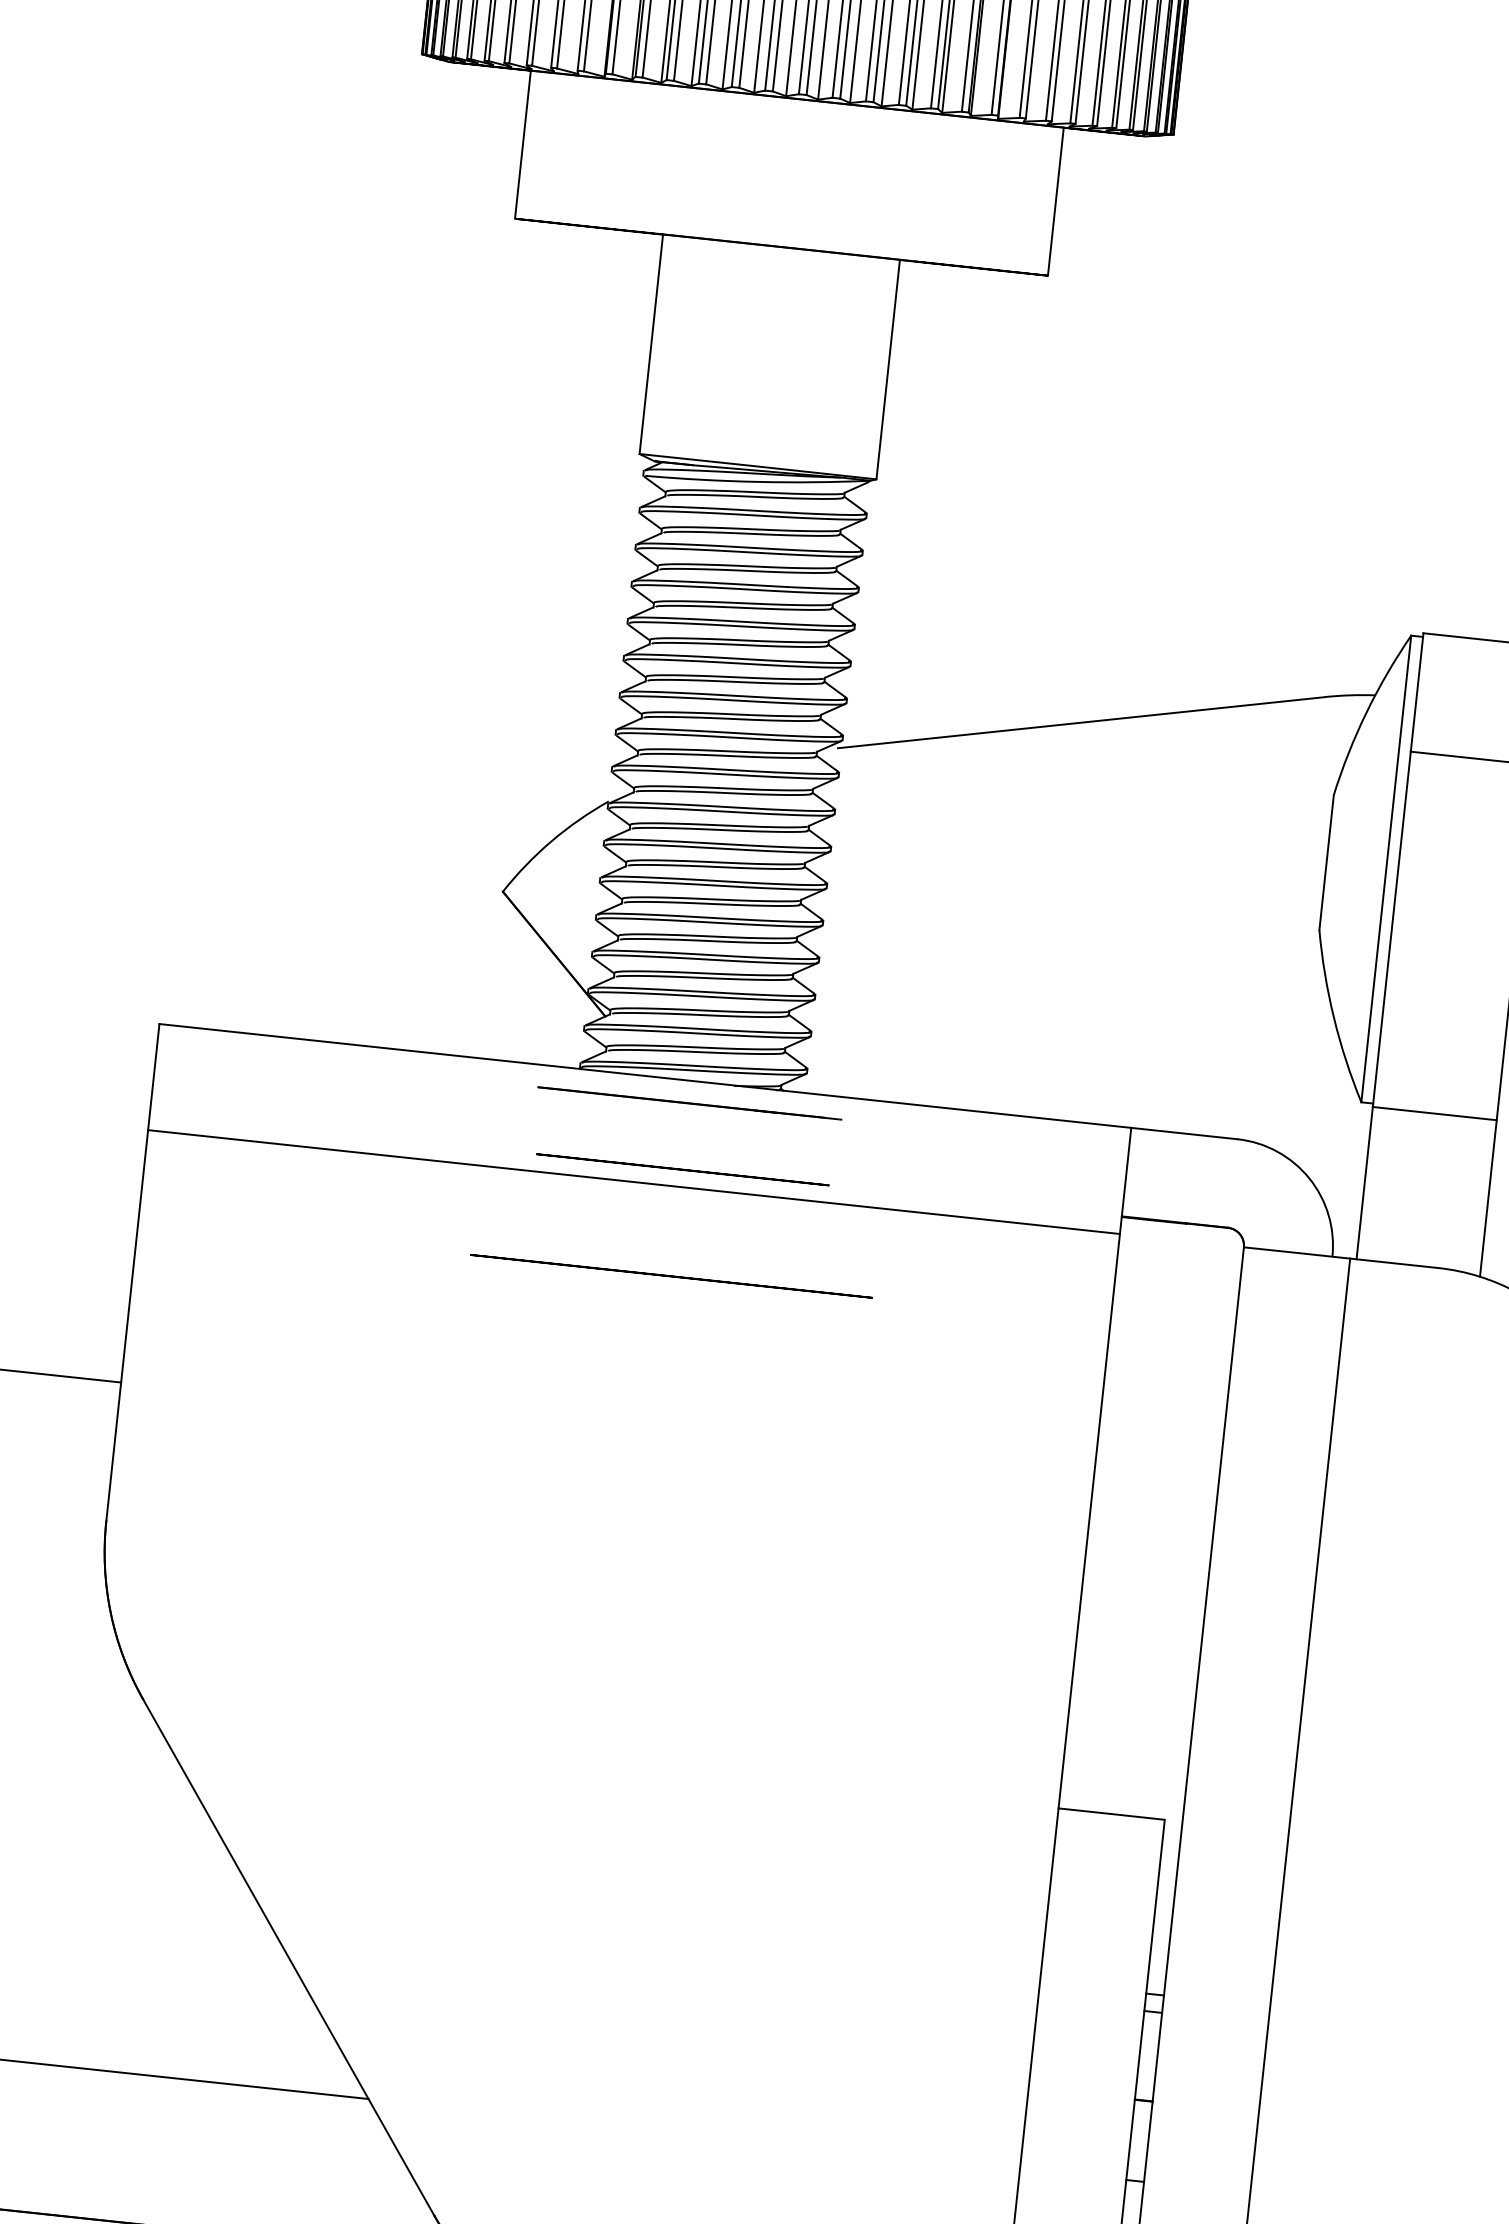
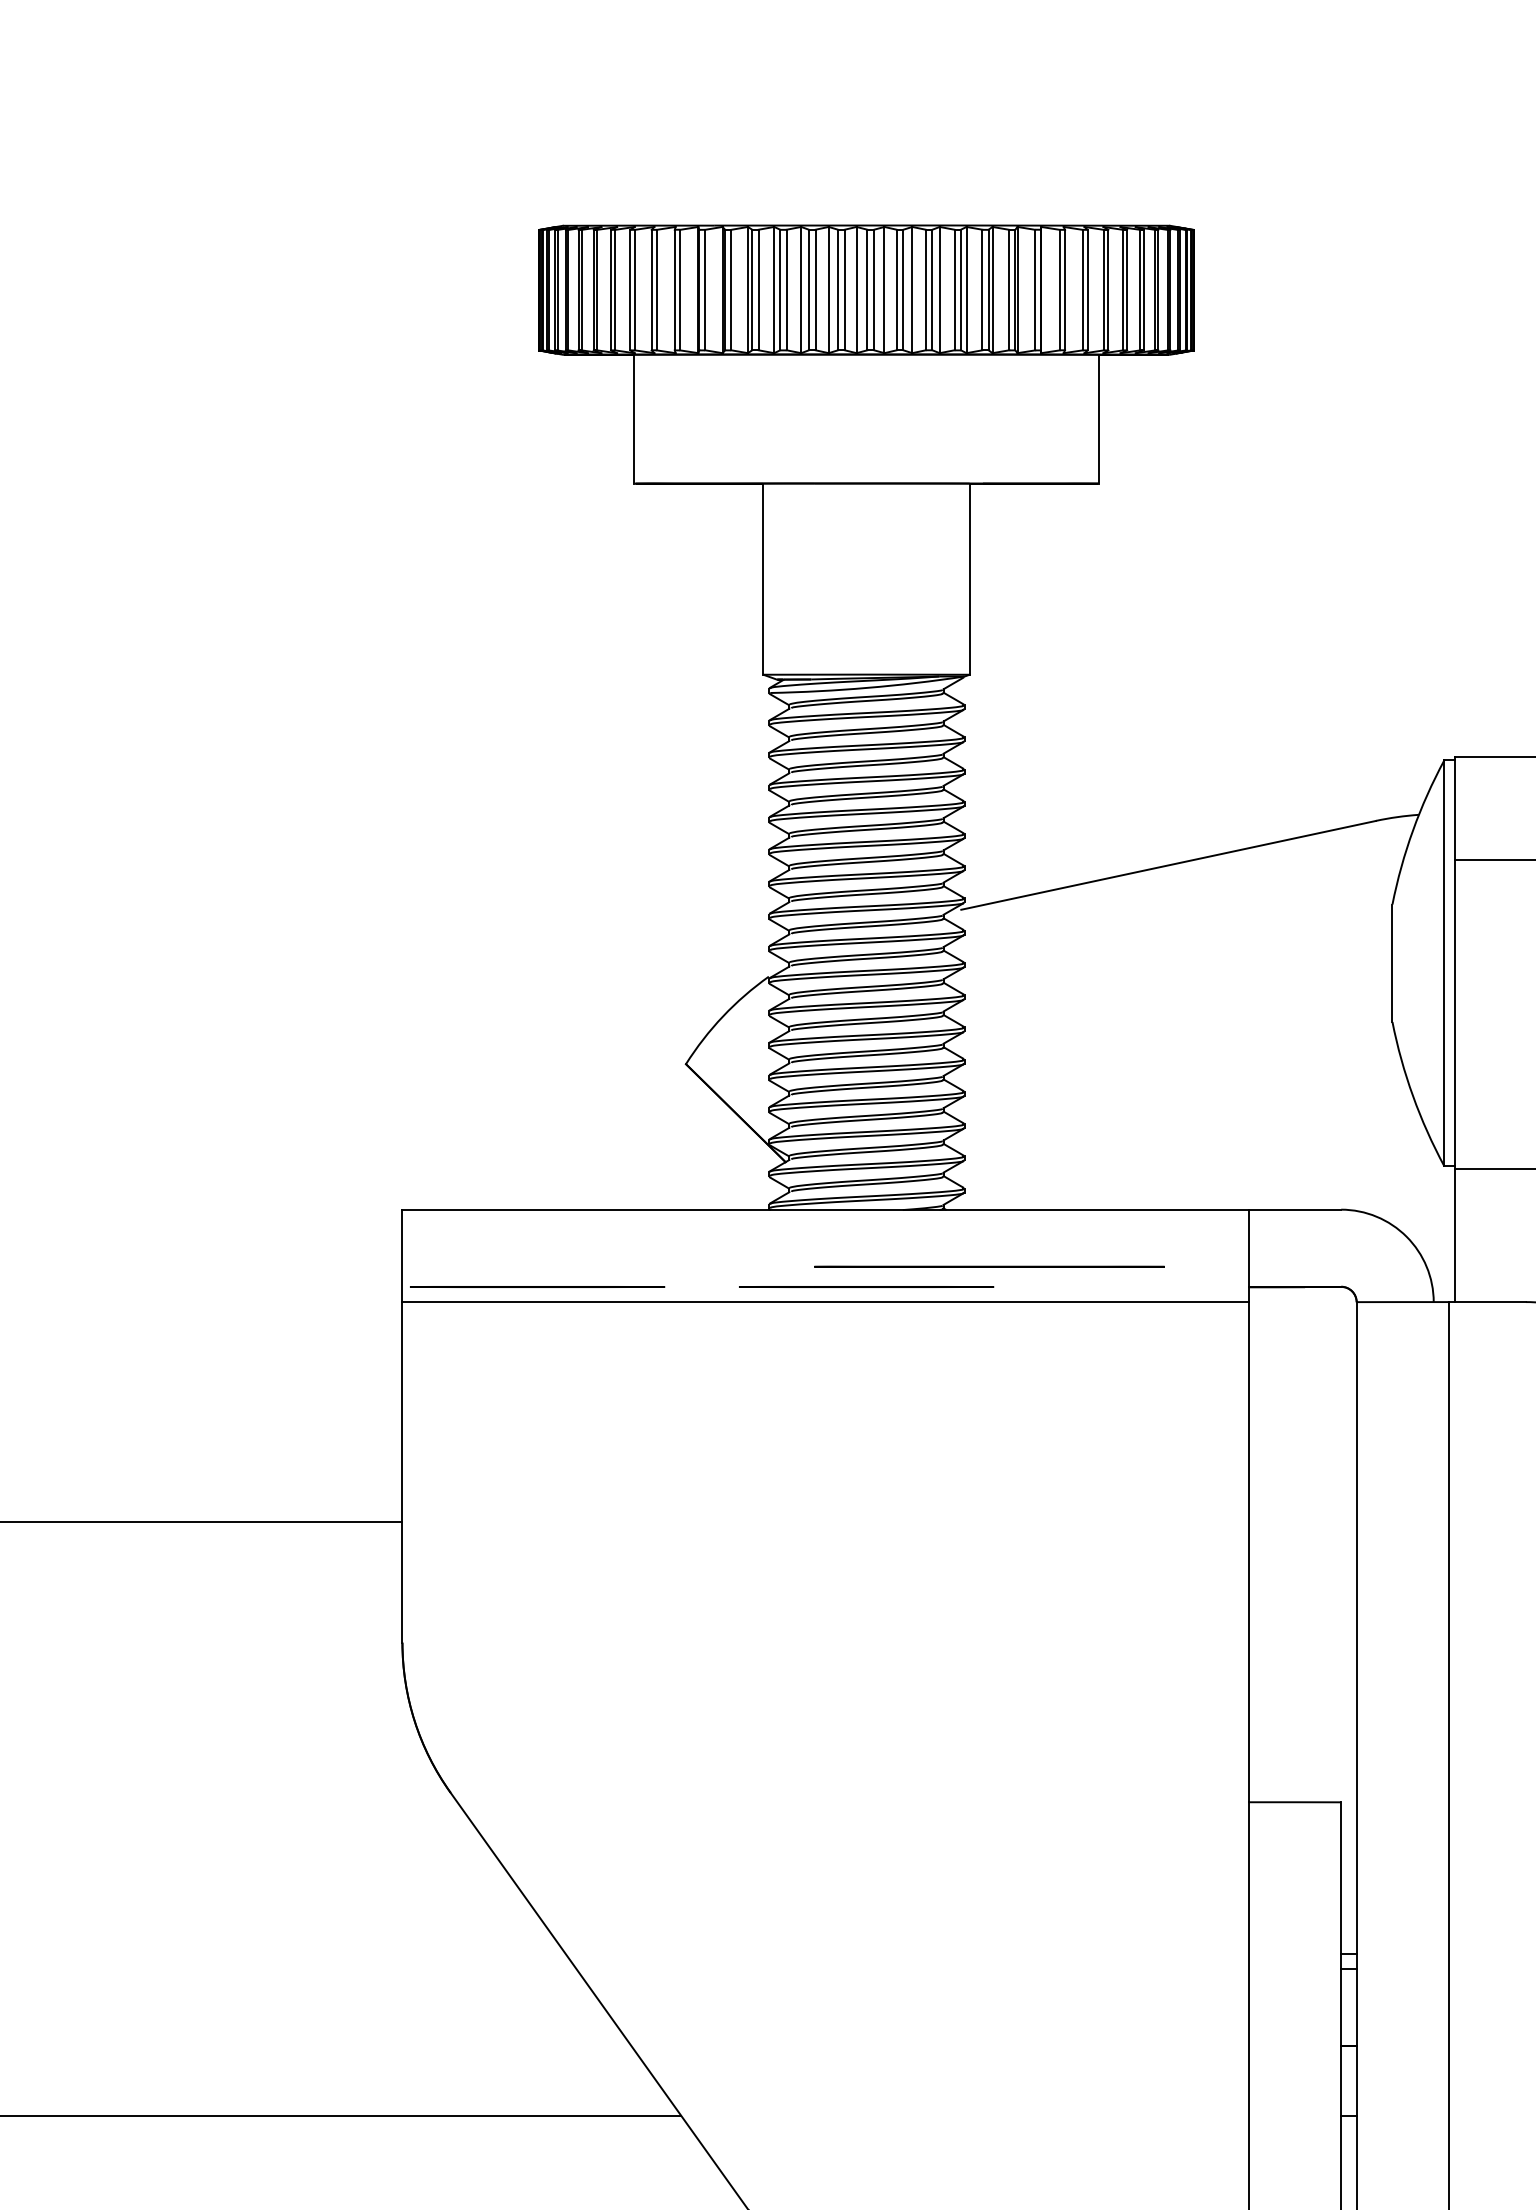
line: (689, 1103) -> (866, 1229), removed
line: (305, 1128) -> (537, 1286), added
line: (671, 1276) -> (989, 1266), moved

